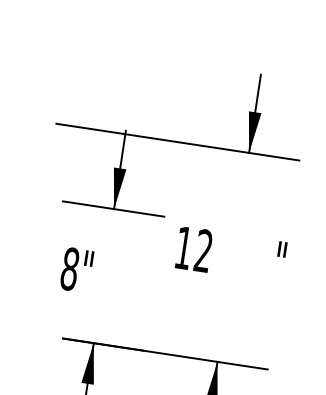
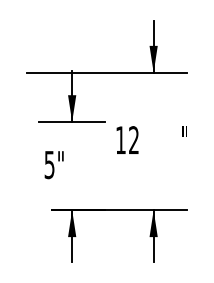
text: (69, 268) -> (49, 164), 8" -> 5"

